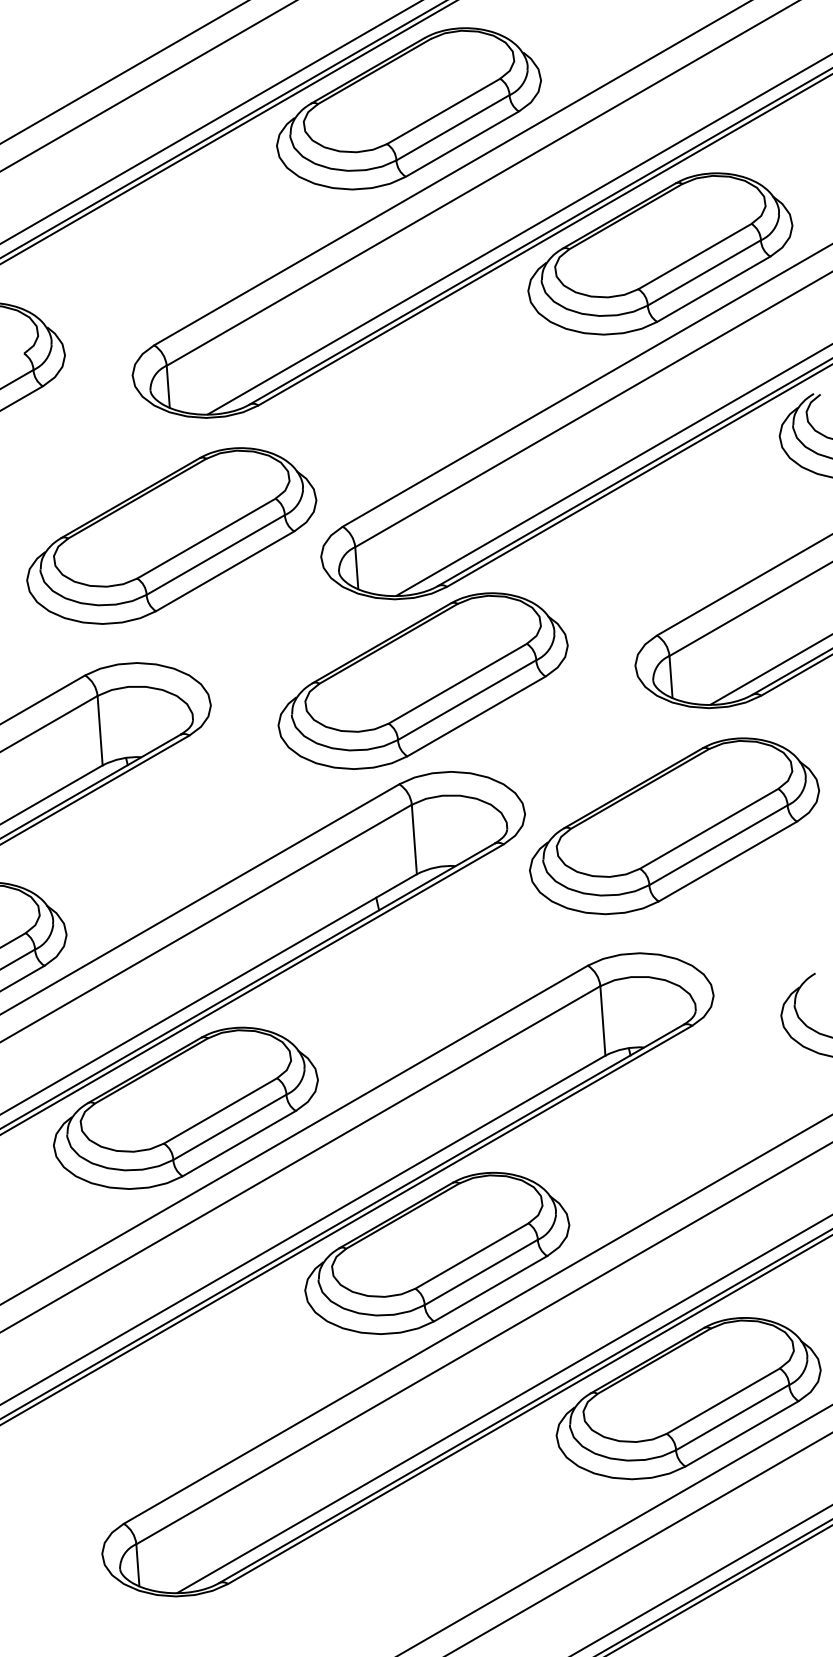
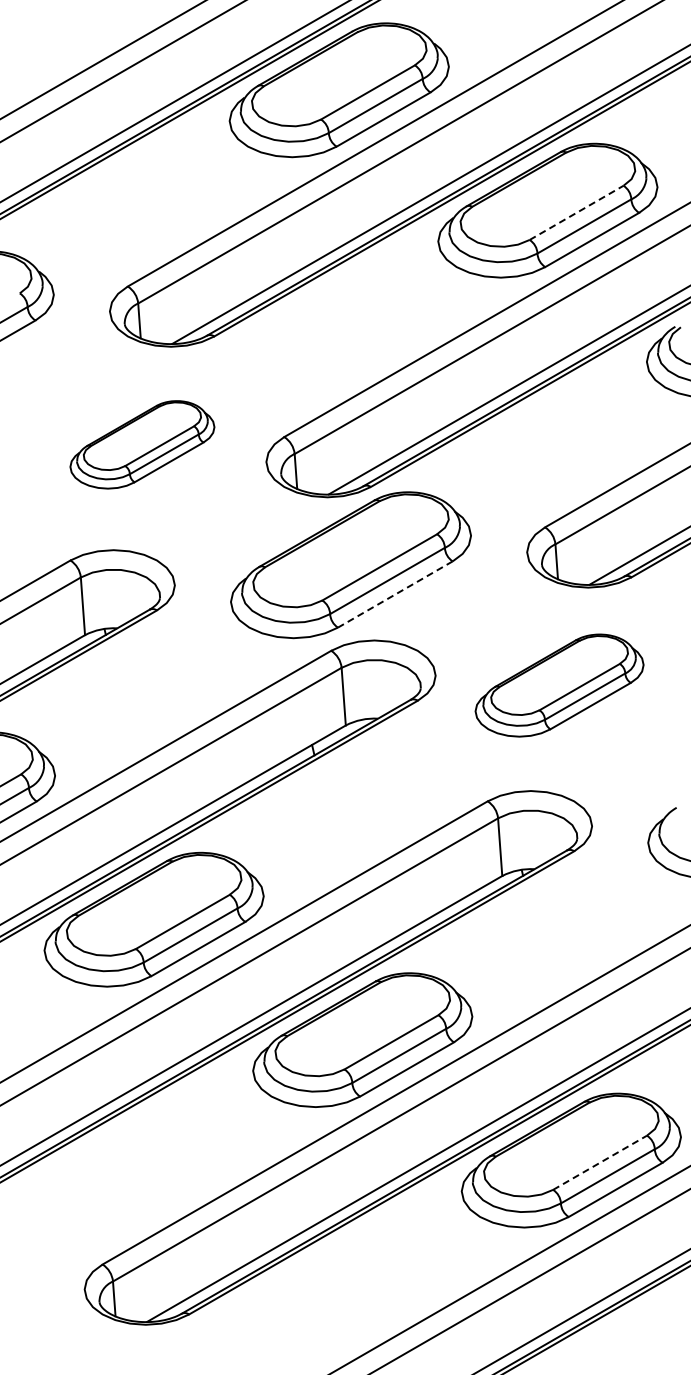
line: (696, 256) -> (577, 212), solid -> dashed
part: (171, 535) -> (142, 444), size x0.6
line: (475, 716) -> (394, 594), solid -> dashed
part: (674, 826) -> (559, 685), size x0.7
line: (723, 1400) -> (600, 1162), solid -> dashed

